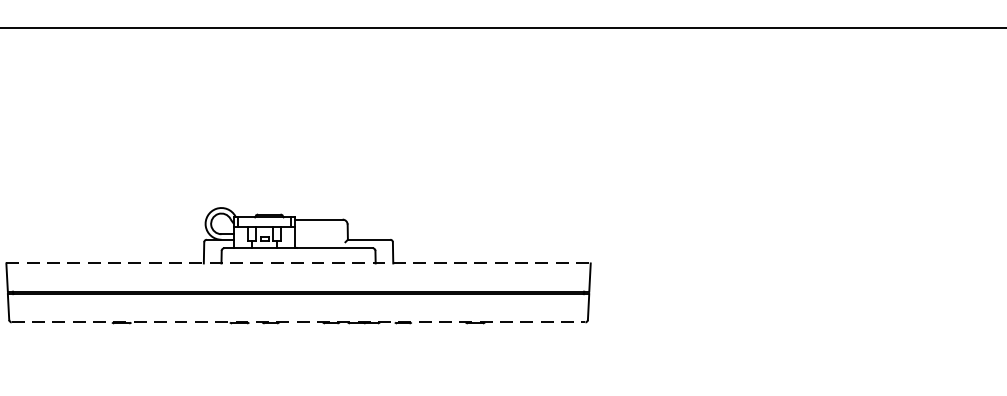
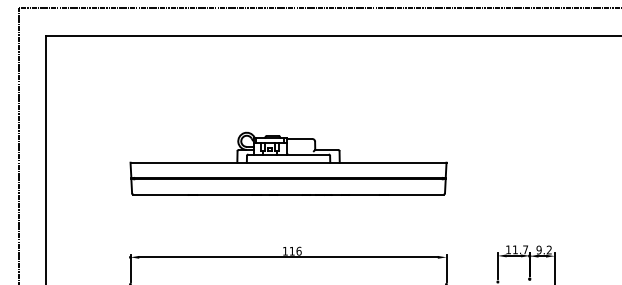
line: (298, 263) -> (288, 162), dashed -> solid
line: (300, 322) -> (289, 194), dashed -> solid

